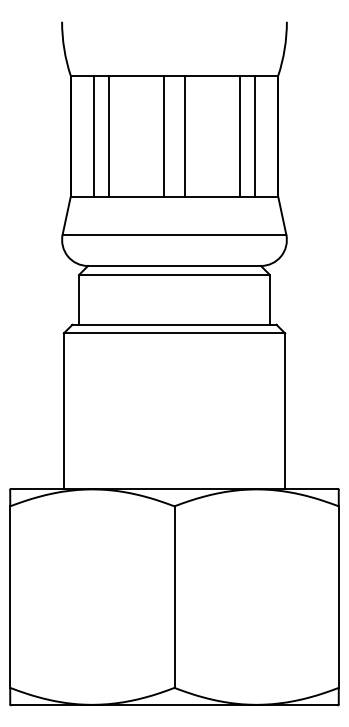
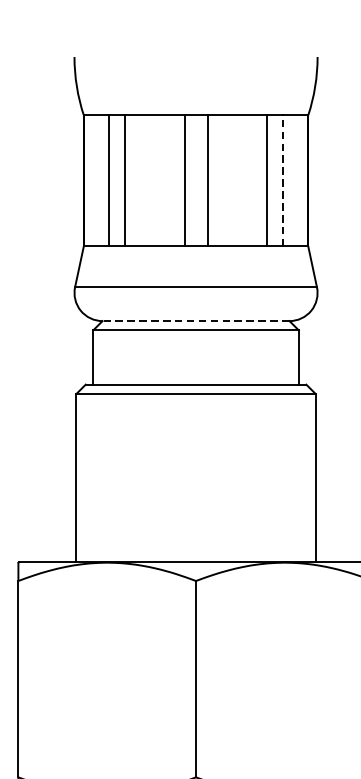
line: (255, 136) -> (283, 181), solid -> dashed
line: (174, 265) -> (196, 320), solid -> dashed

